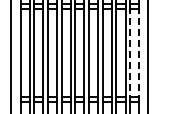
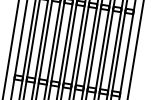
line: (130, 53) -> (119, 52), dashed -> solid
line: (139, 53) -> (127, 53), dashed -> solid

